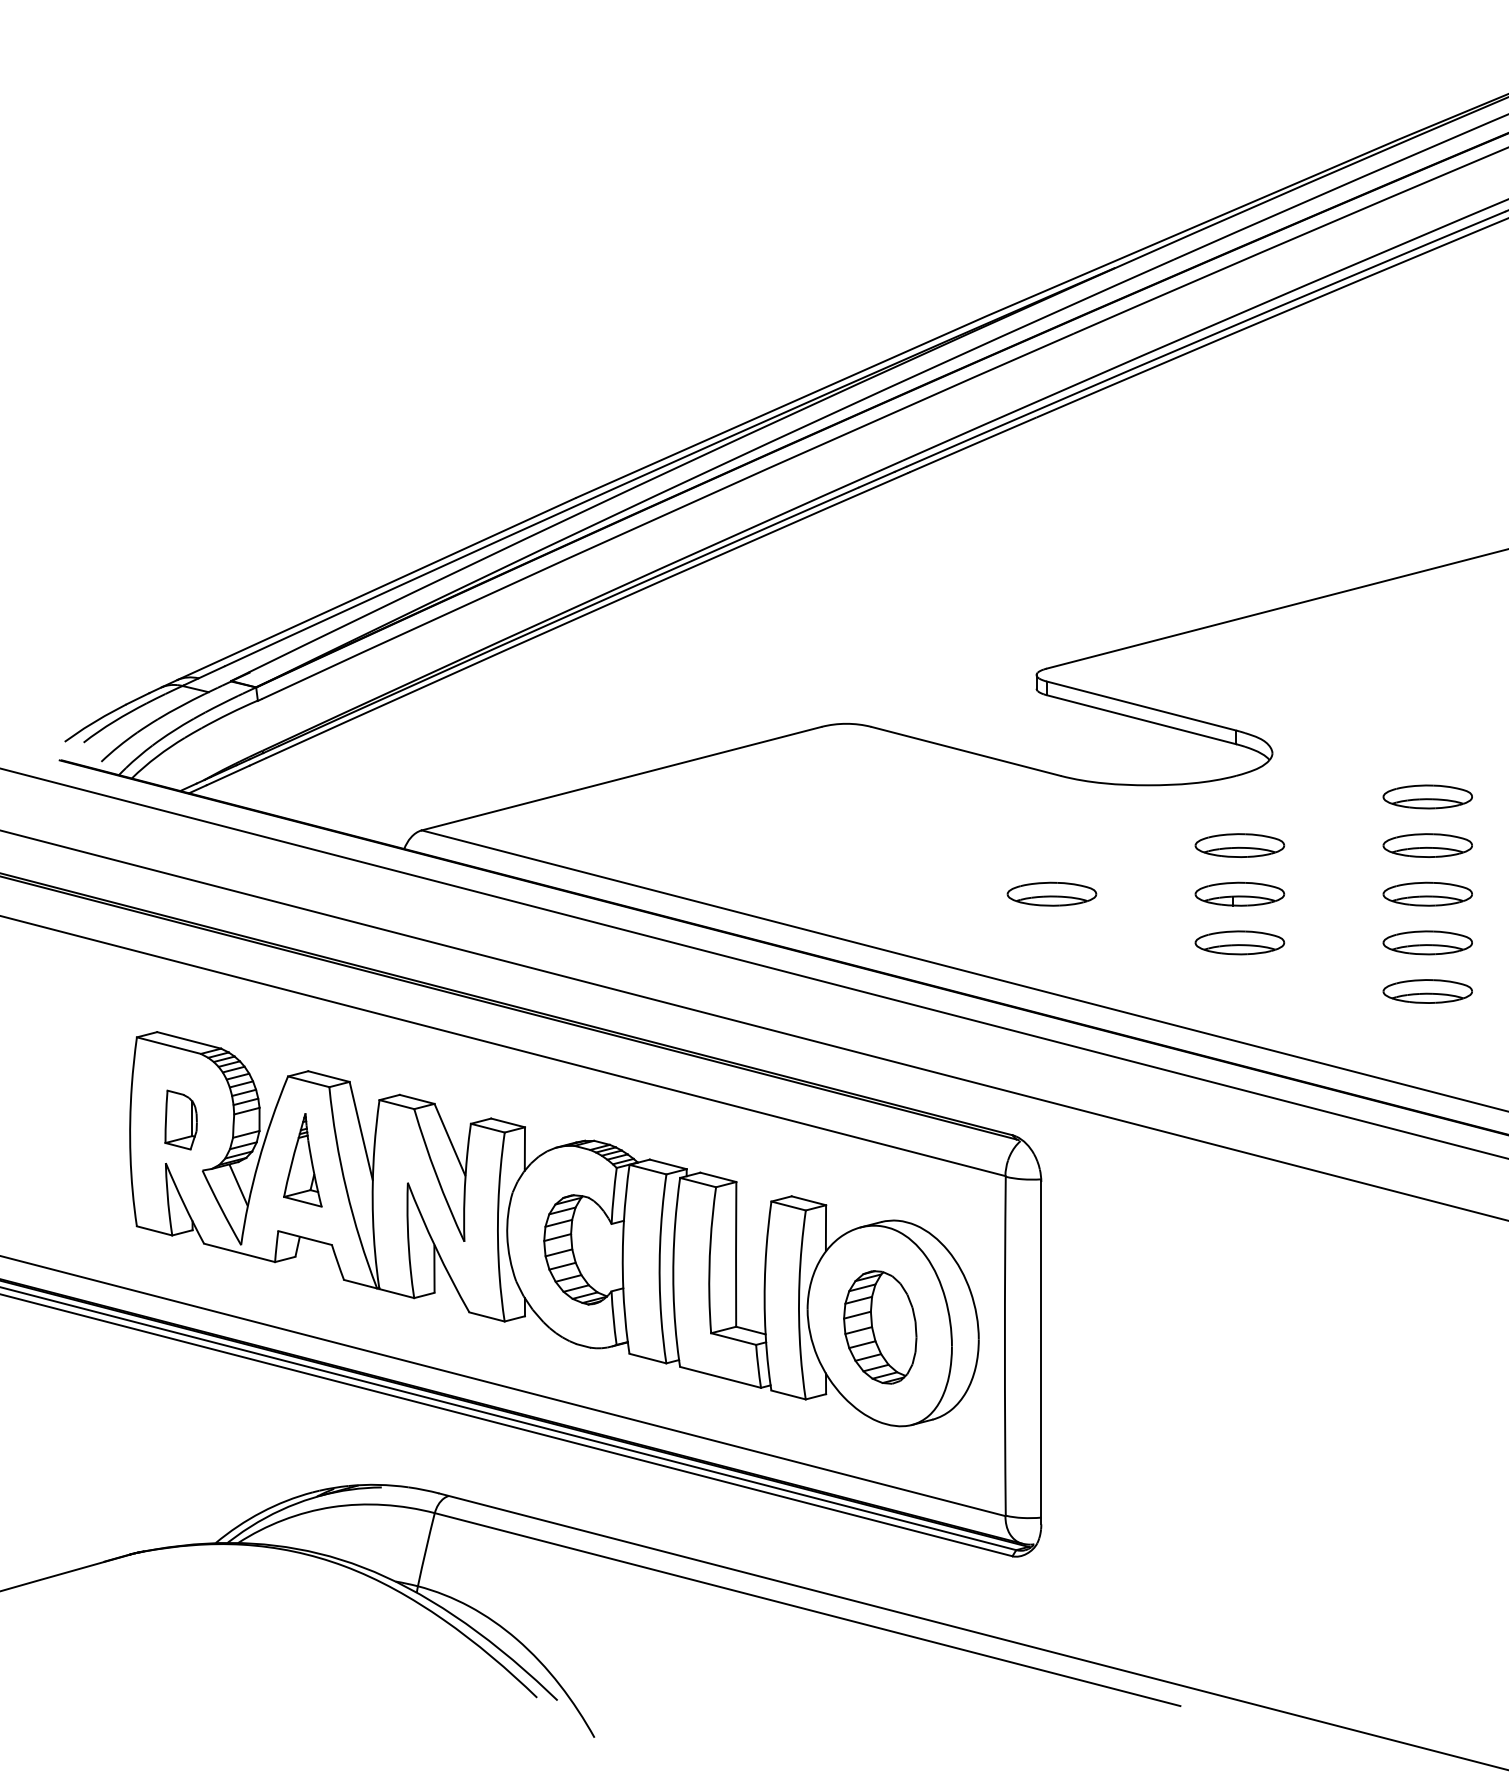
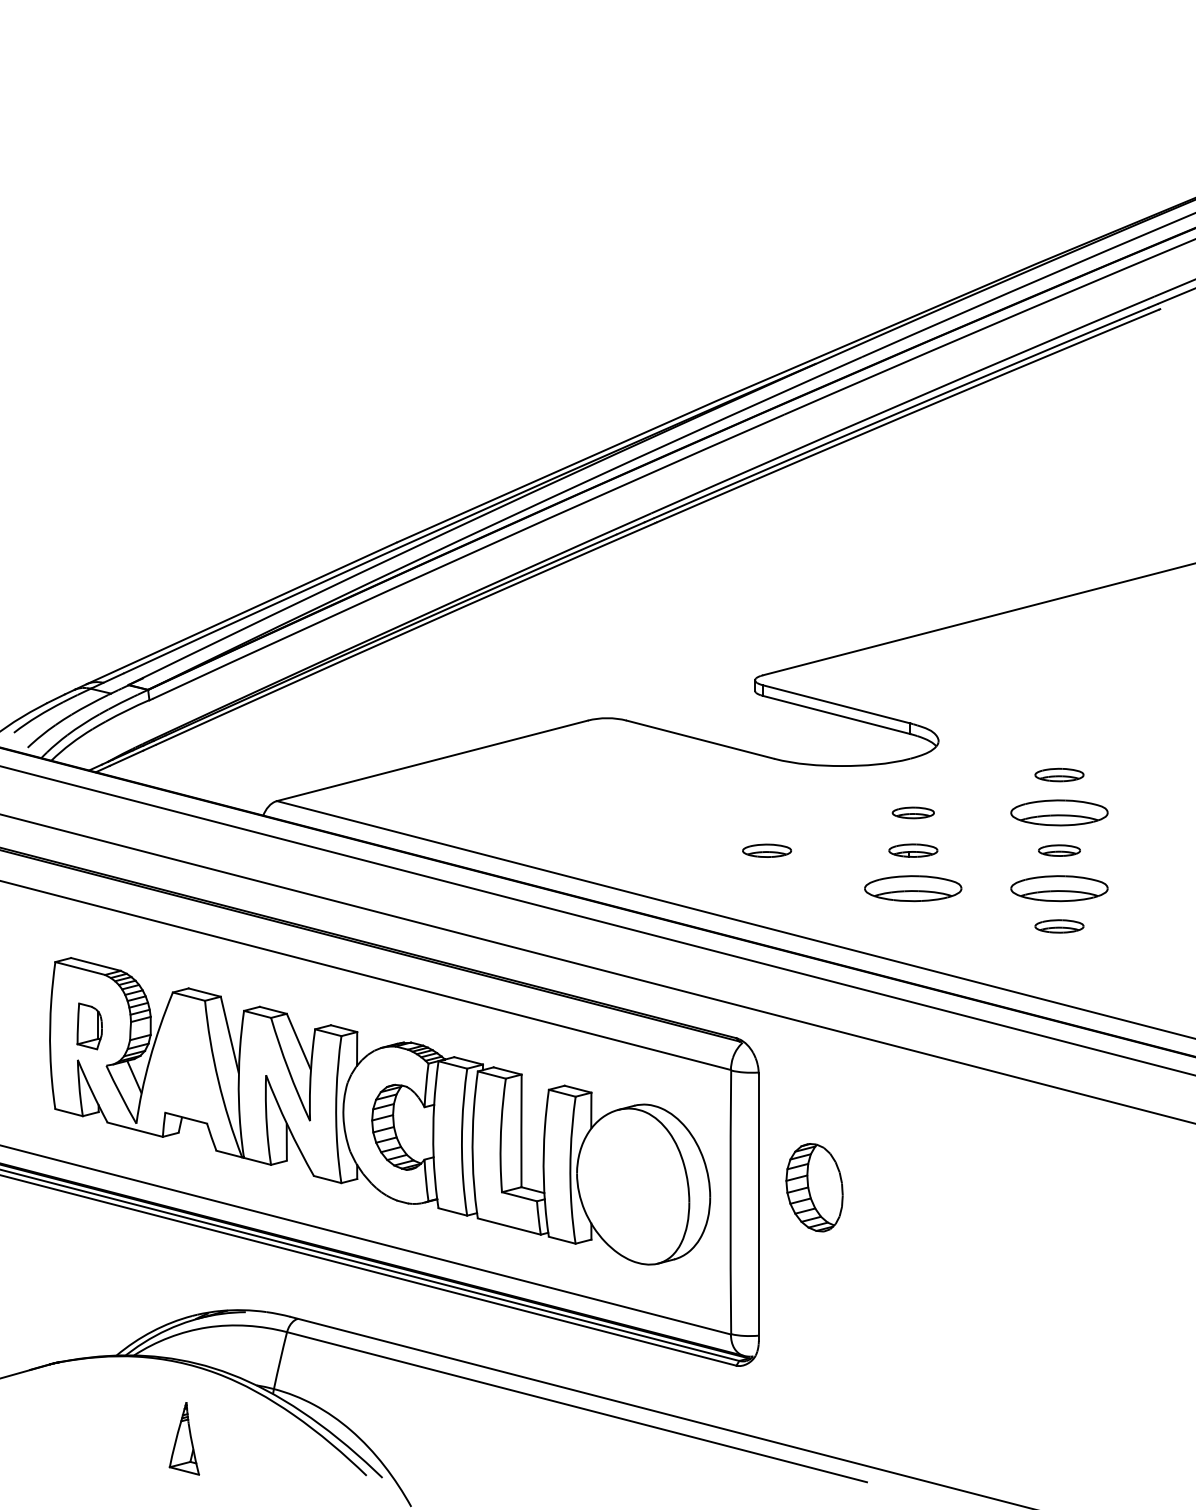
part: (1427, 796) -> (1059, 774), size x0.7
part: (1240, 845) -> (913, 812), size x0.6
part: (1427, 845) -> (1059, 812), size x1.4
part: (1051, 893) -> (766, 850), size x0.7
part: (1240, 893) -> (913, 850), size x0.7
part: (1427, 893) -> (1059, 850), size x0.6
part: (1240, 942) -> (913, 888), size x1.4
part: (1427, 942) -> (1059, 888), size x1.4
part: (1427, 991) -> (1059, 926), size x0.7
part: (301, 1160) -> (183, 1438), moved
part: (880, 1327) -> (814, 1187), moved

